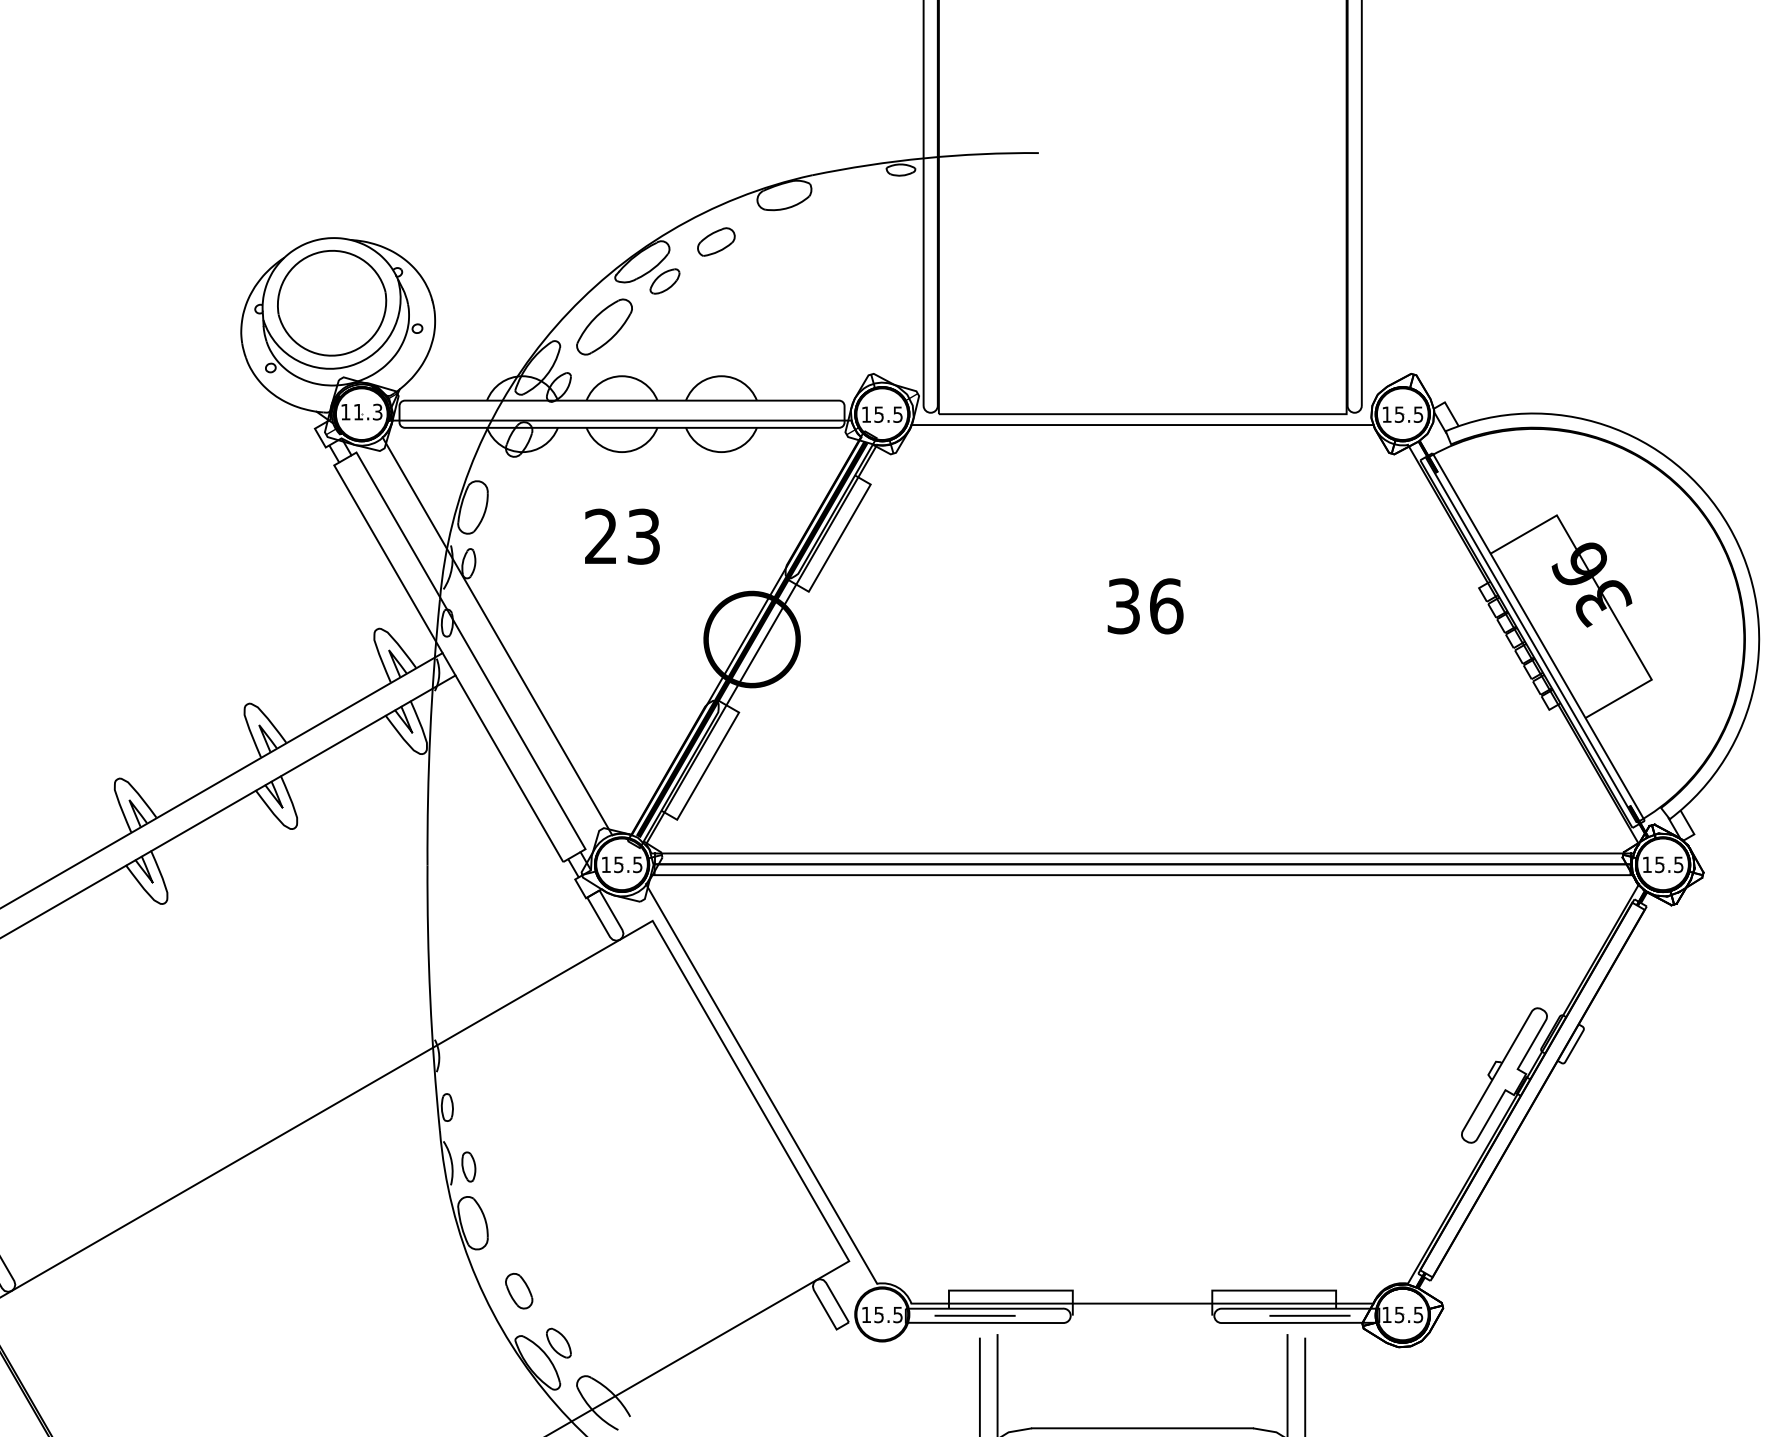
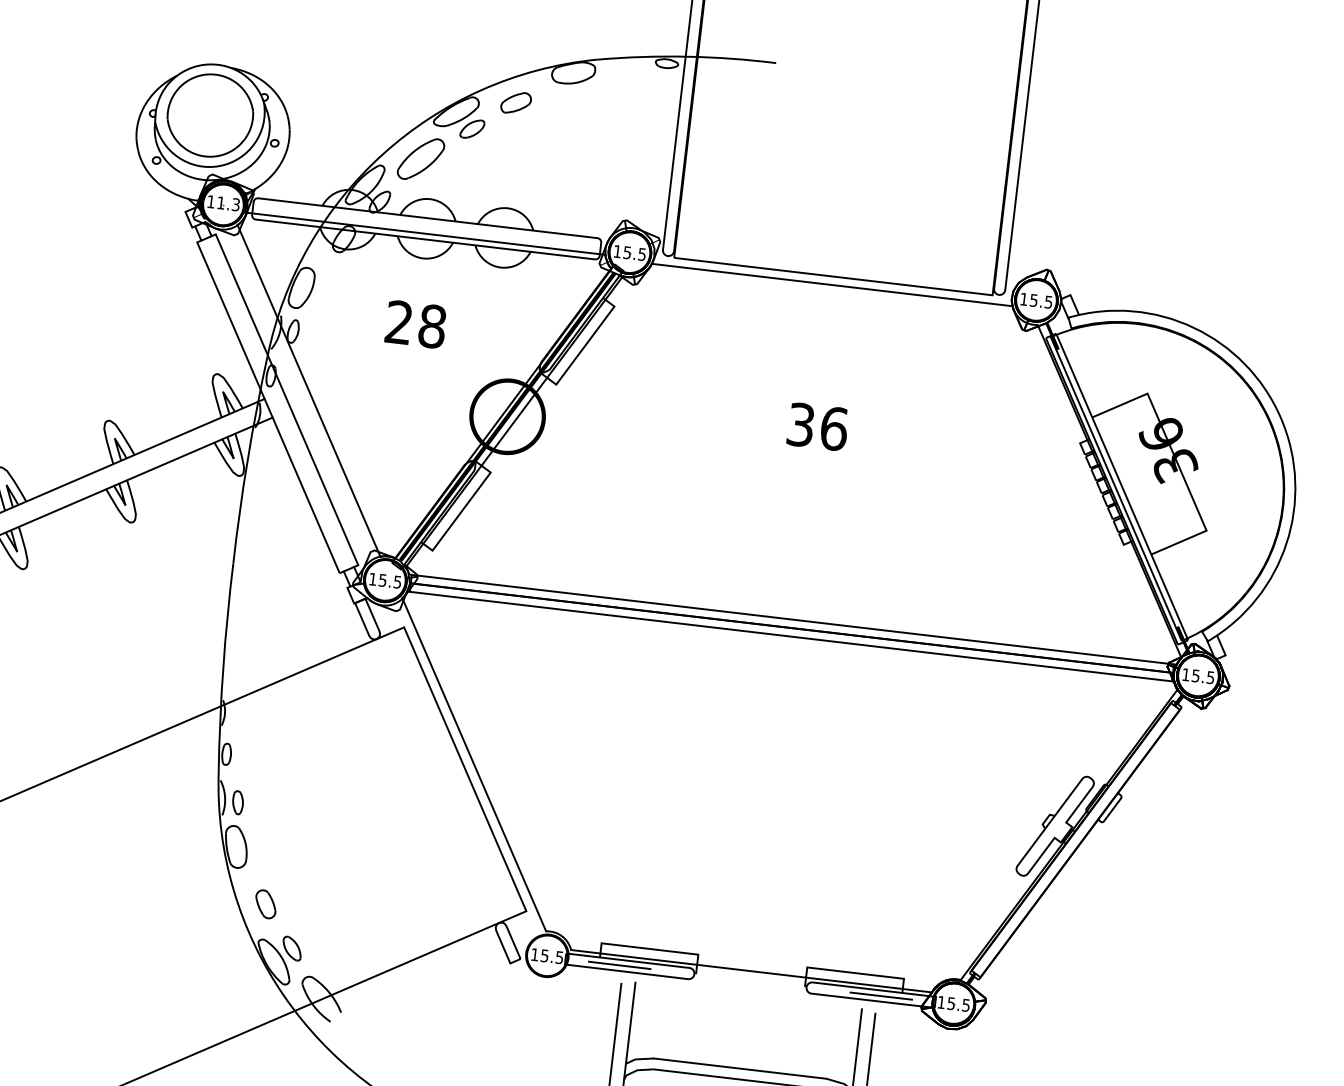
text: (643, 536) -> (432, 326), 23 -> 28

